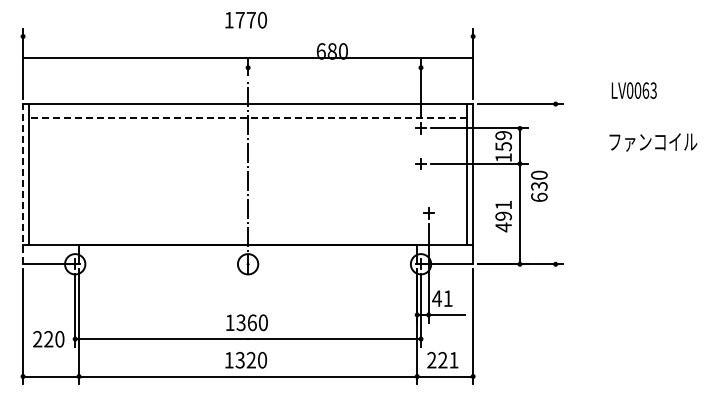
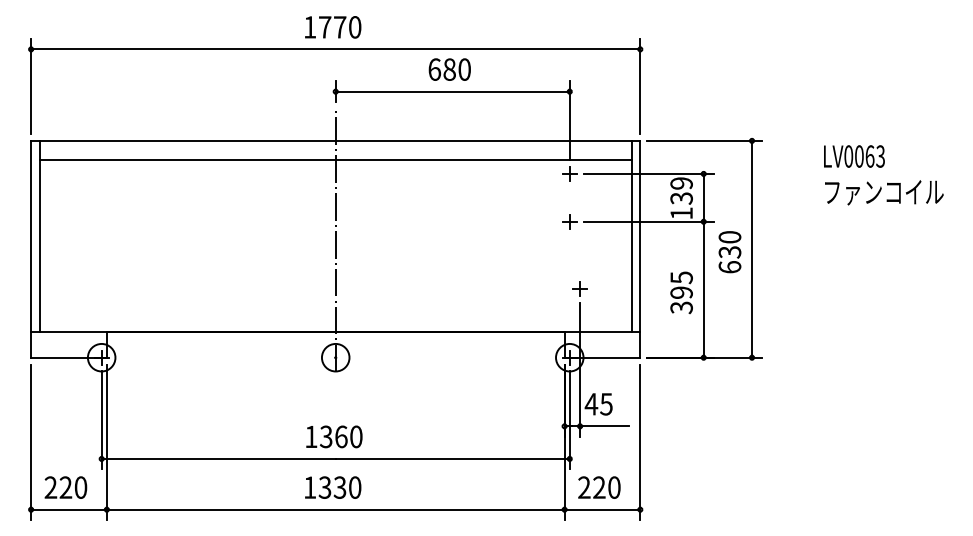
line: (247, 57) -> (334, 49), moved
line: (334, 67) -> (452, 91), added
text: (633, 90) -> (853, 156), moved
line: (248, 118) -> (336, 160), dashed -> solid
text: (503, 146) -> (681, 198), 159 -> 139
line: (23, 183) -> (31, 248), dashed -> solid
line: (555, 183) -> (751, 248), added
text: (503, 216) -> (681, 293), 491 -> 395
text: (447, 298) -> (605, 404), 41 -> 45
text: (48, 338) -> (65, 486), moved
text: (453, 359) -> (613, 486), 221 -> 220
text: (250, 360) -> (338, 487), 1320 -> 1330

